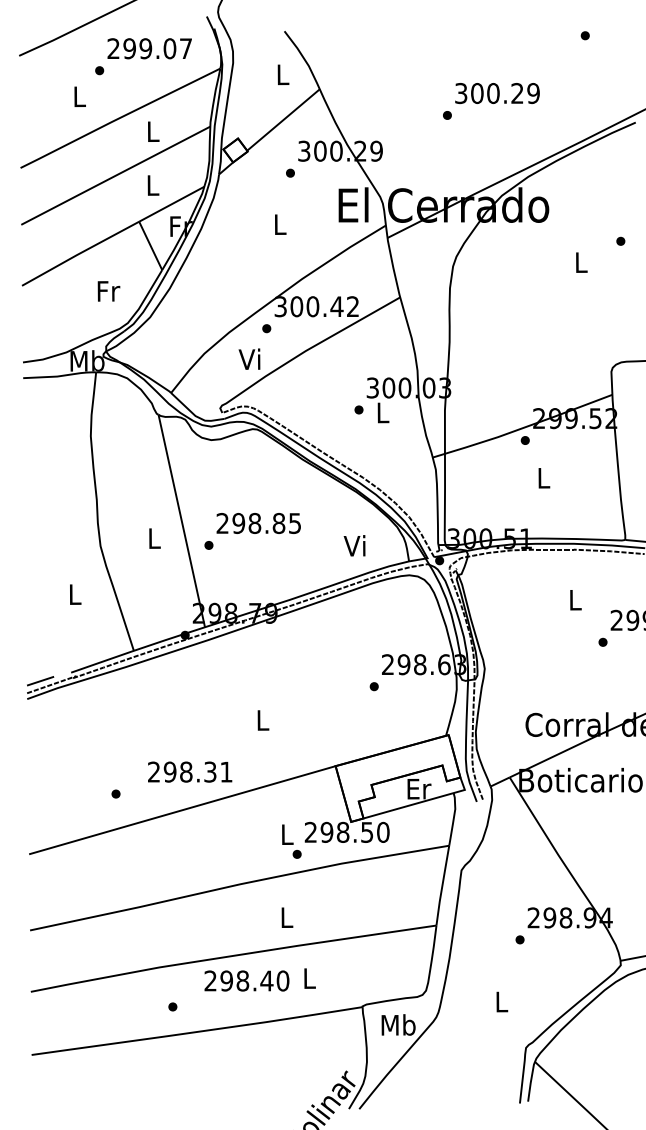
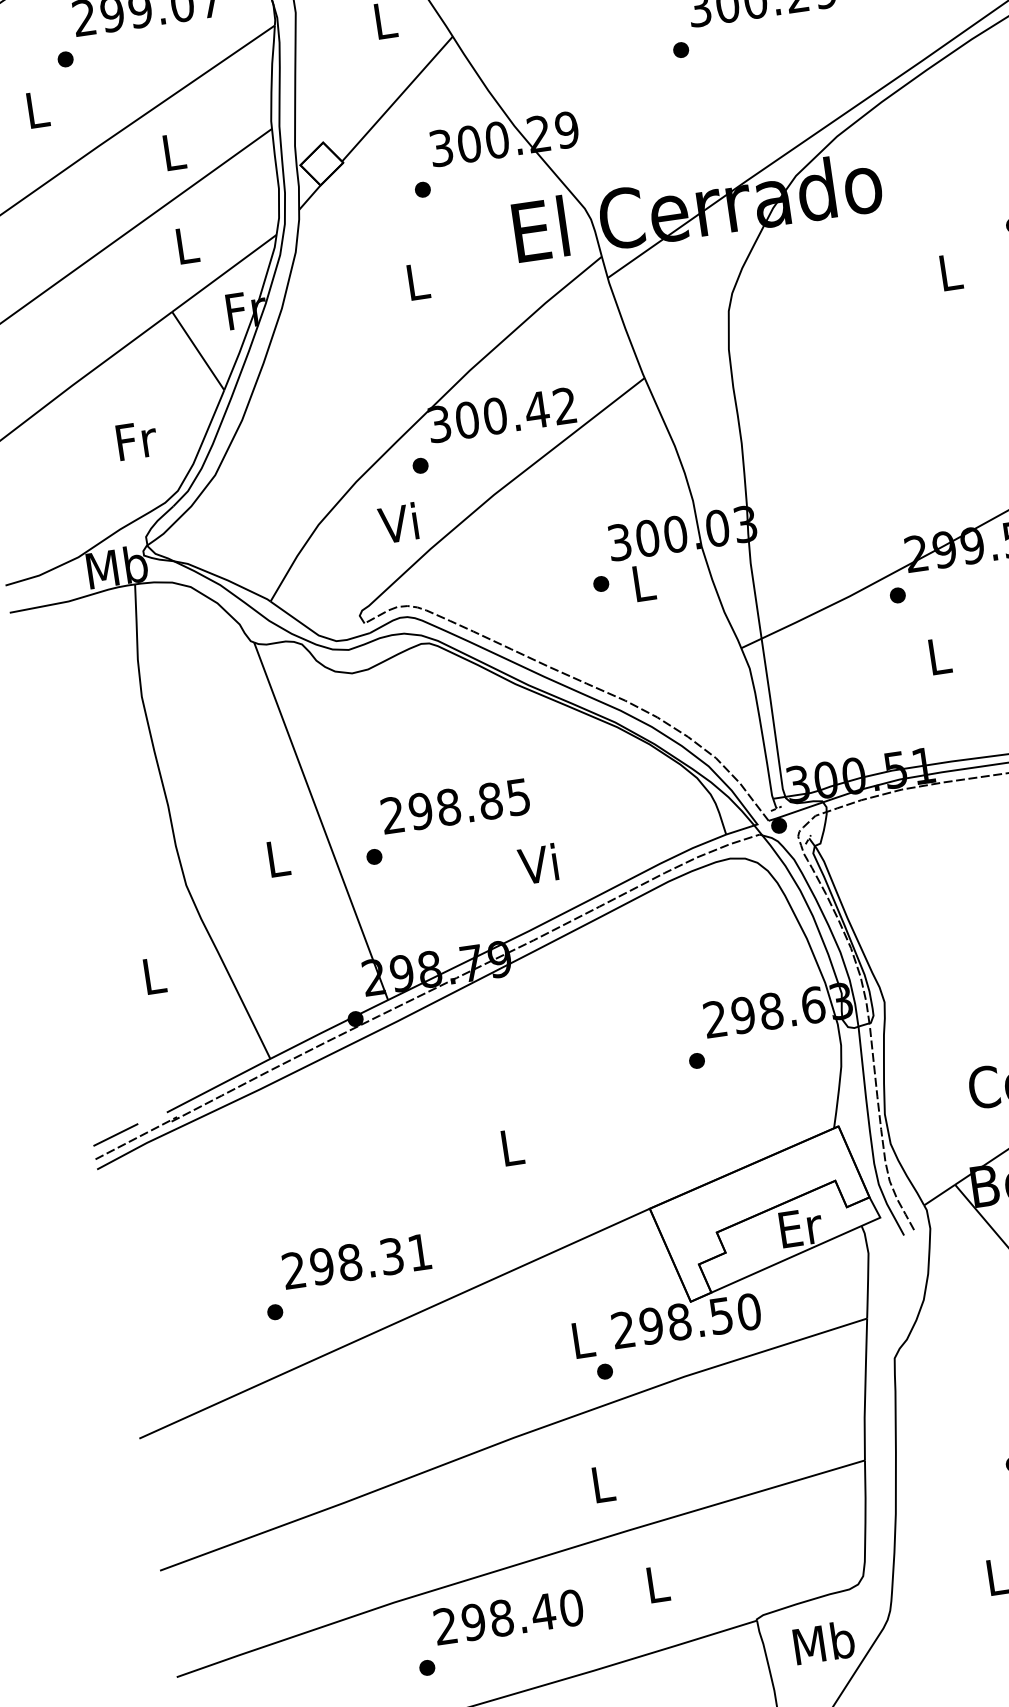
text: (354, 545) -> (537, 863), moved
text: (190, 771) -> (357, 1260), moved
text: (246, 980) -> (507, 1616), moved

